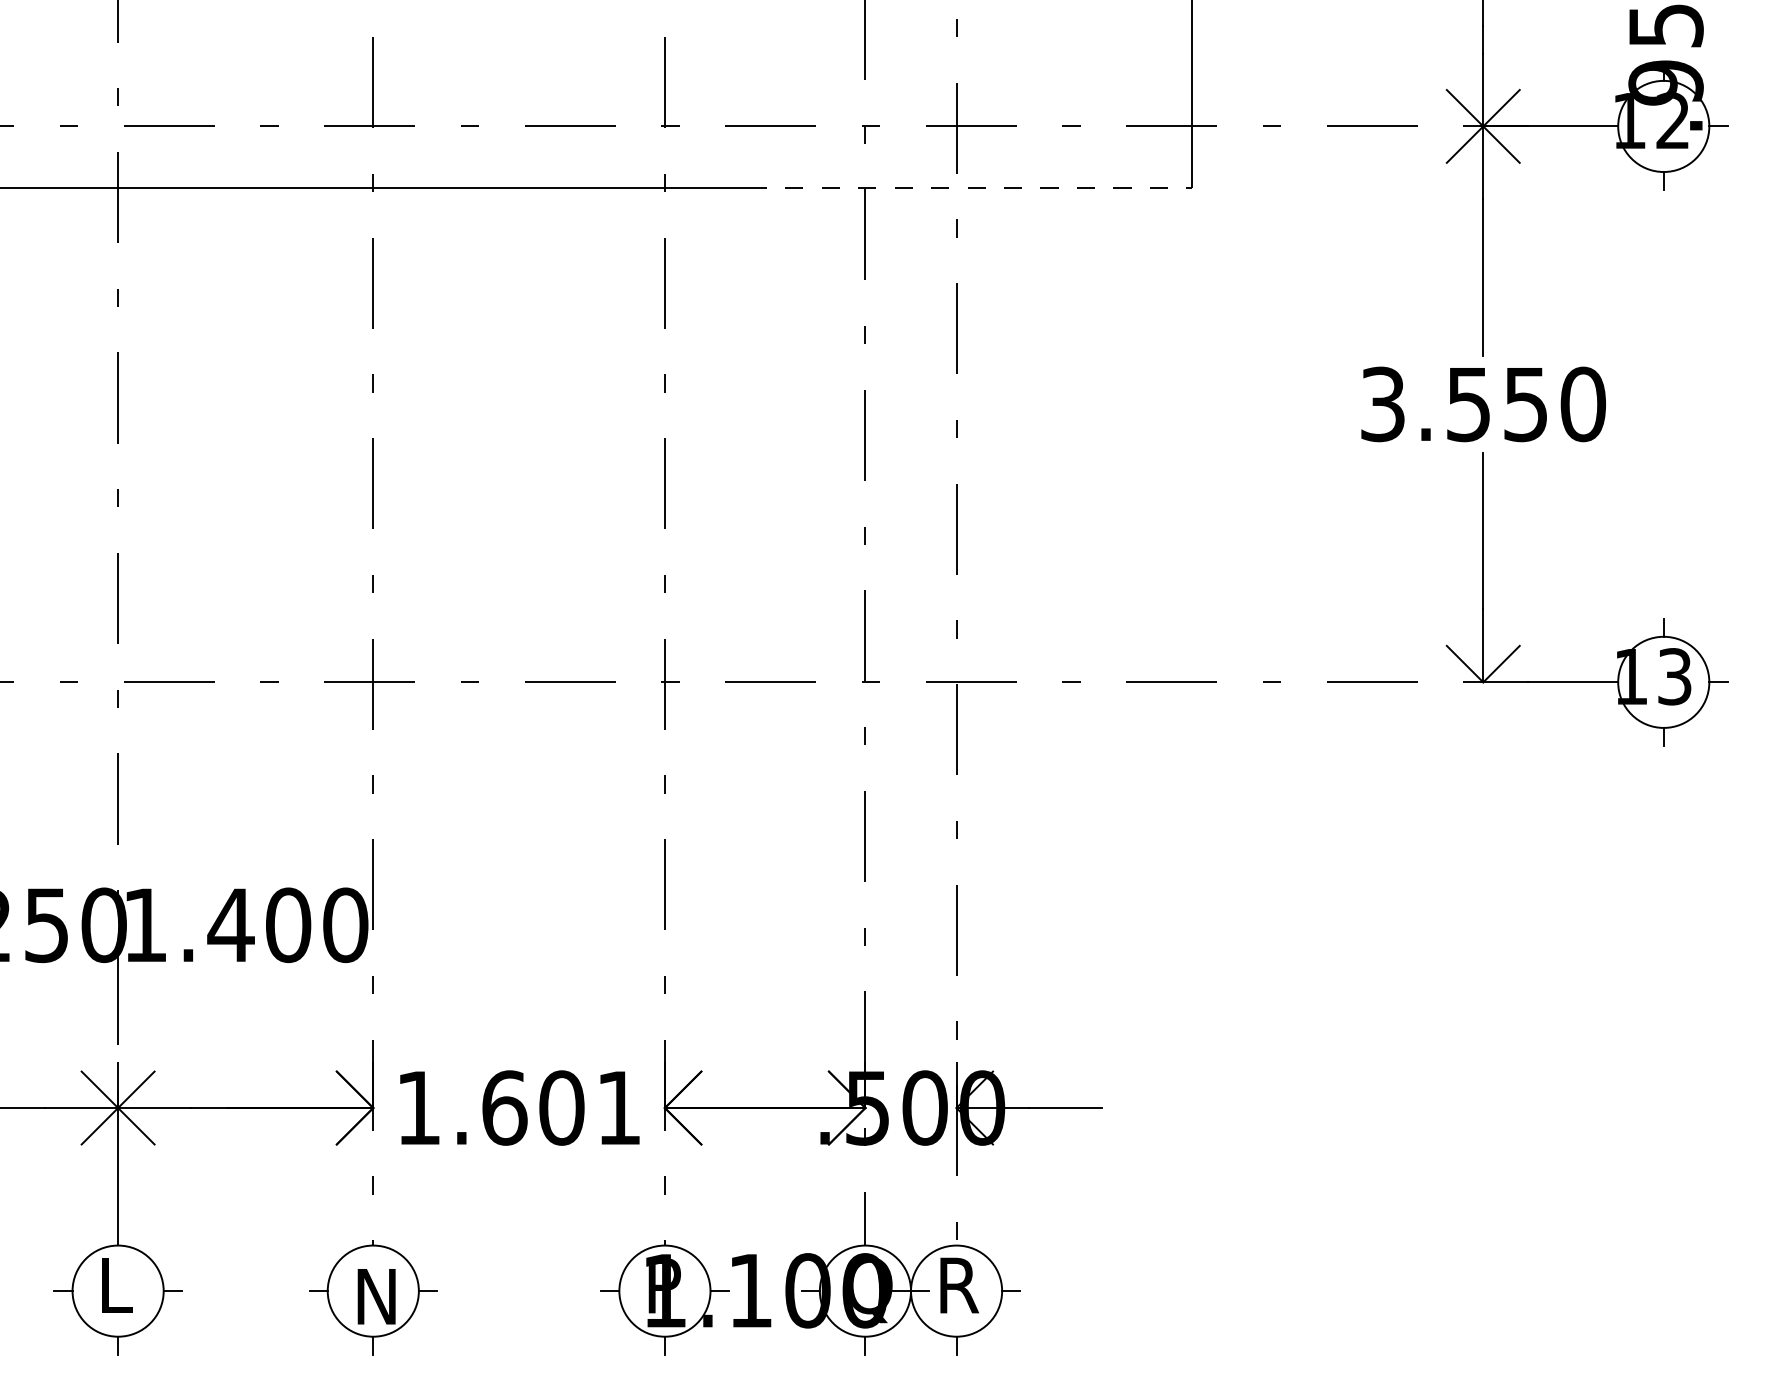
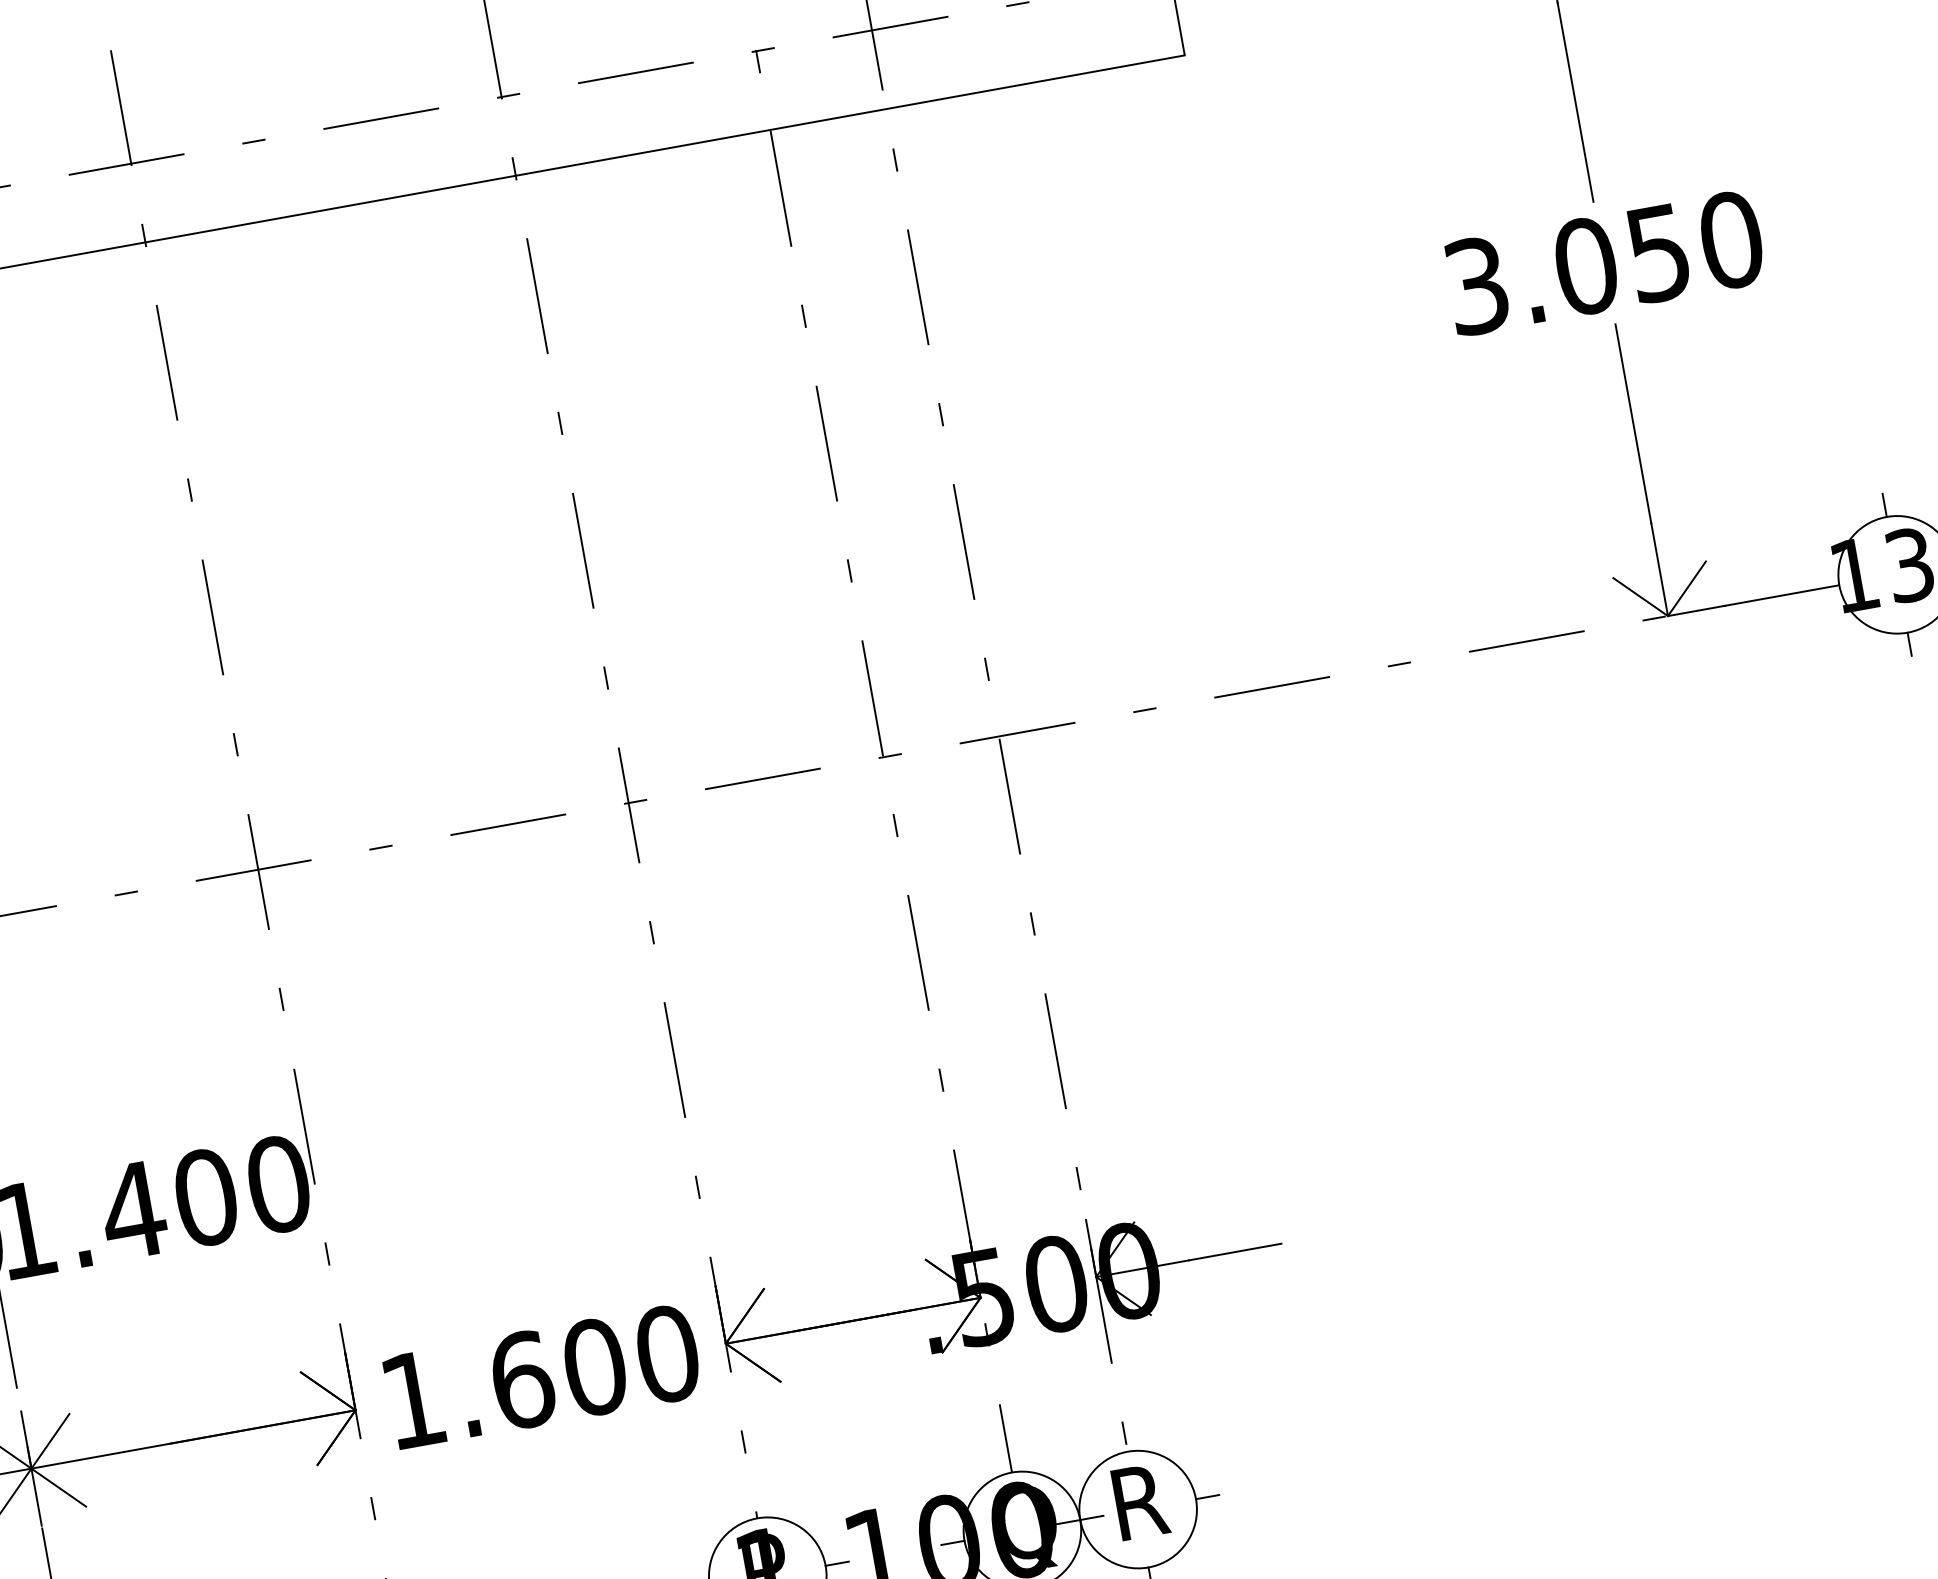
line: (970, 188) -> (903, 106), dashed -> solid
text: (1468, 404) -> (1585, 266), 3.550 -> 3.050
text: (618, 1107) -> (666, 1353), 1.601 -> 1.600

